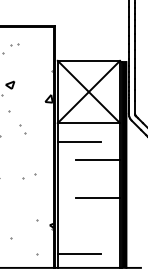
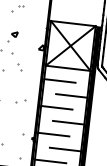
line: (79, 179) -> (56, 108), added
line: (79, 216) -> (53, 134), added
line: (98, 235) -> (65, 149), added

